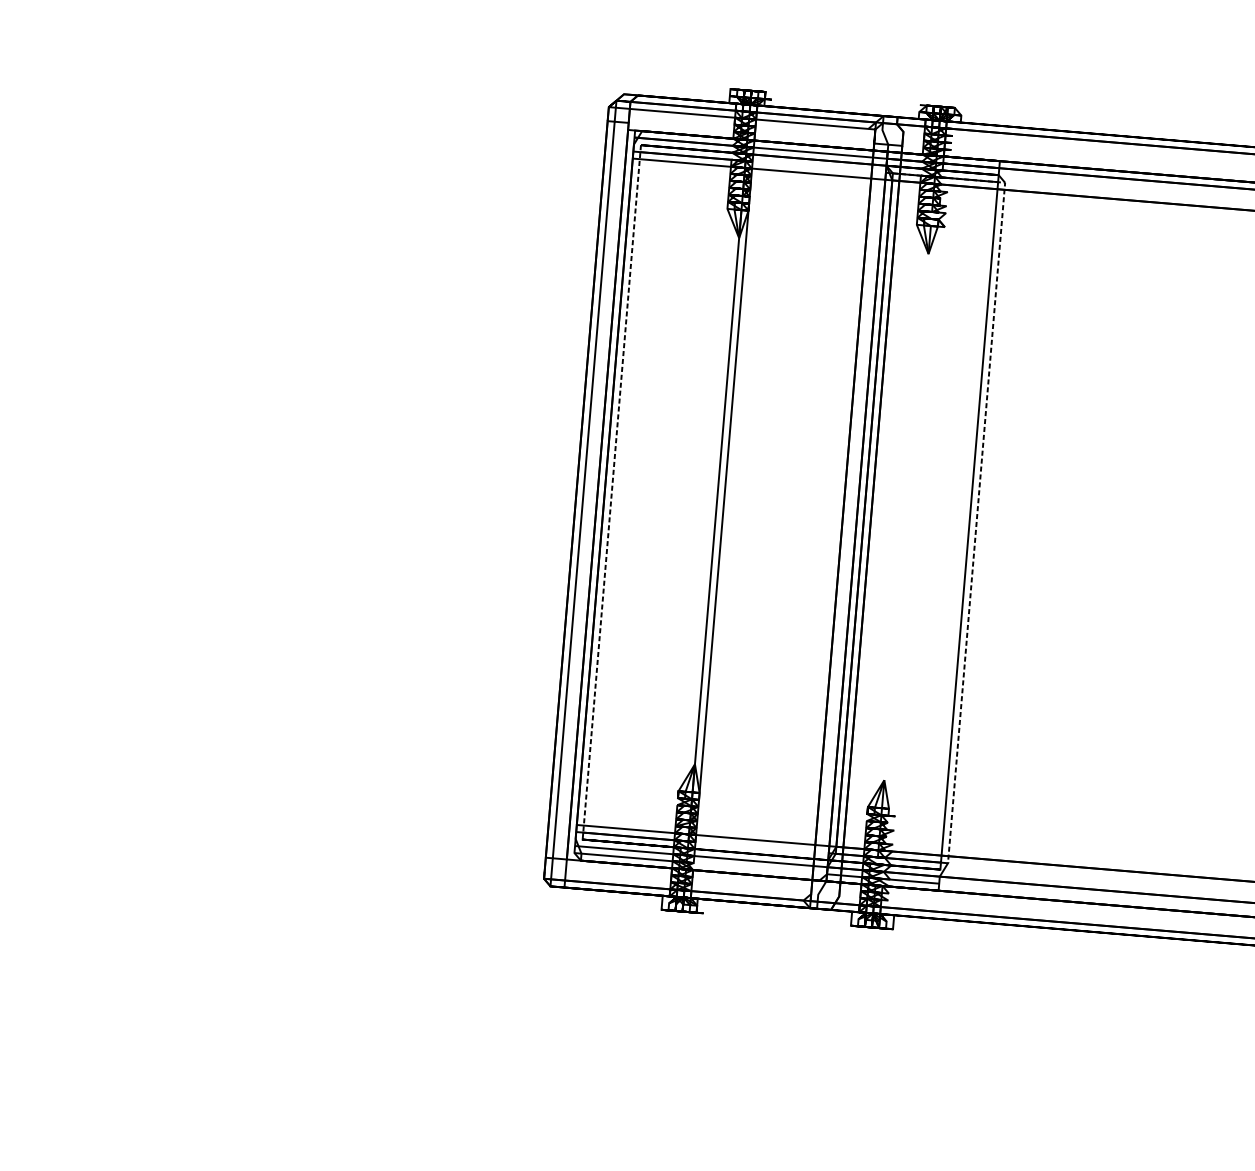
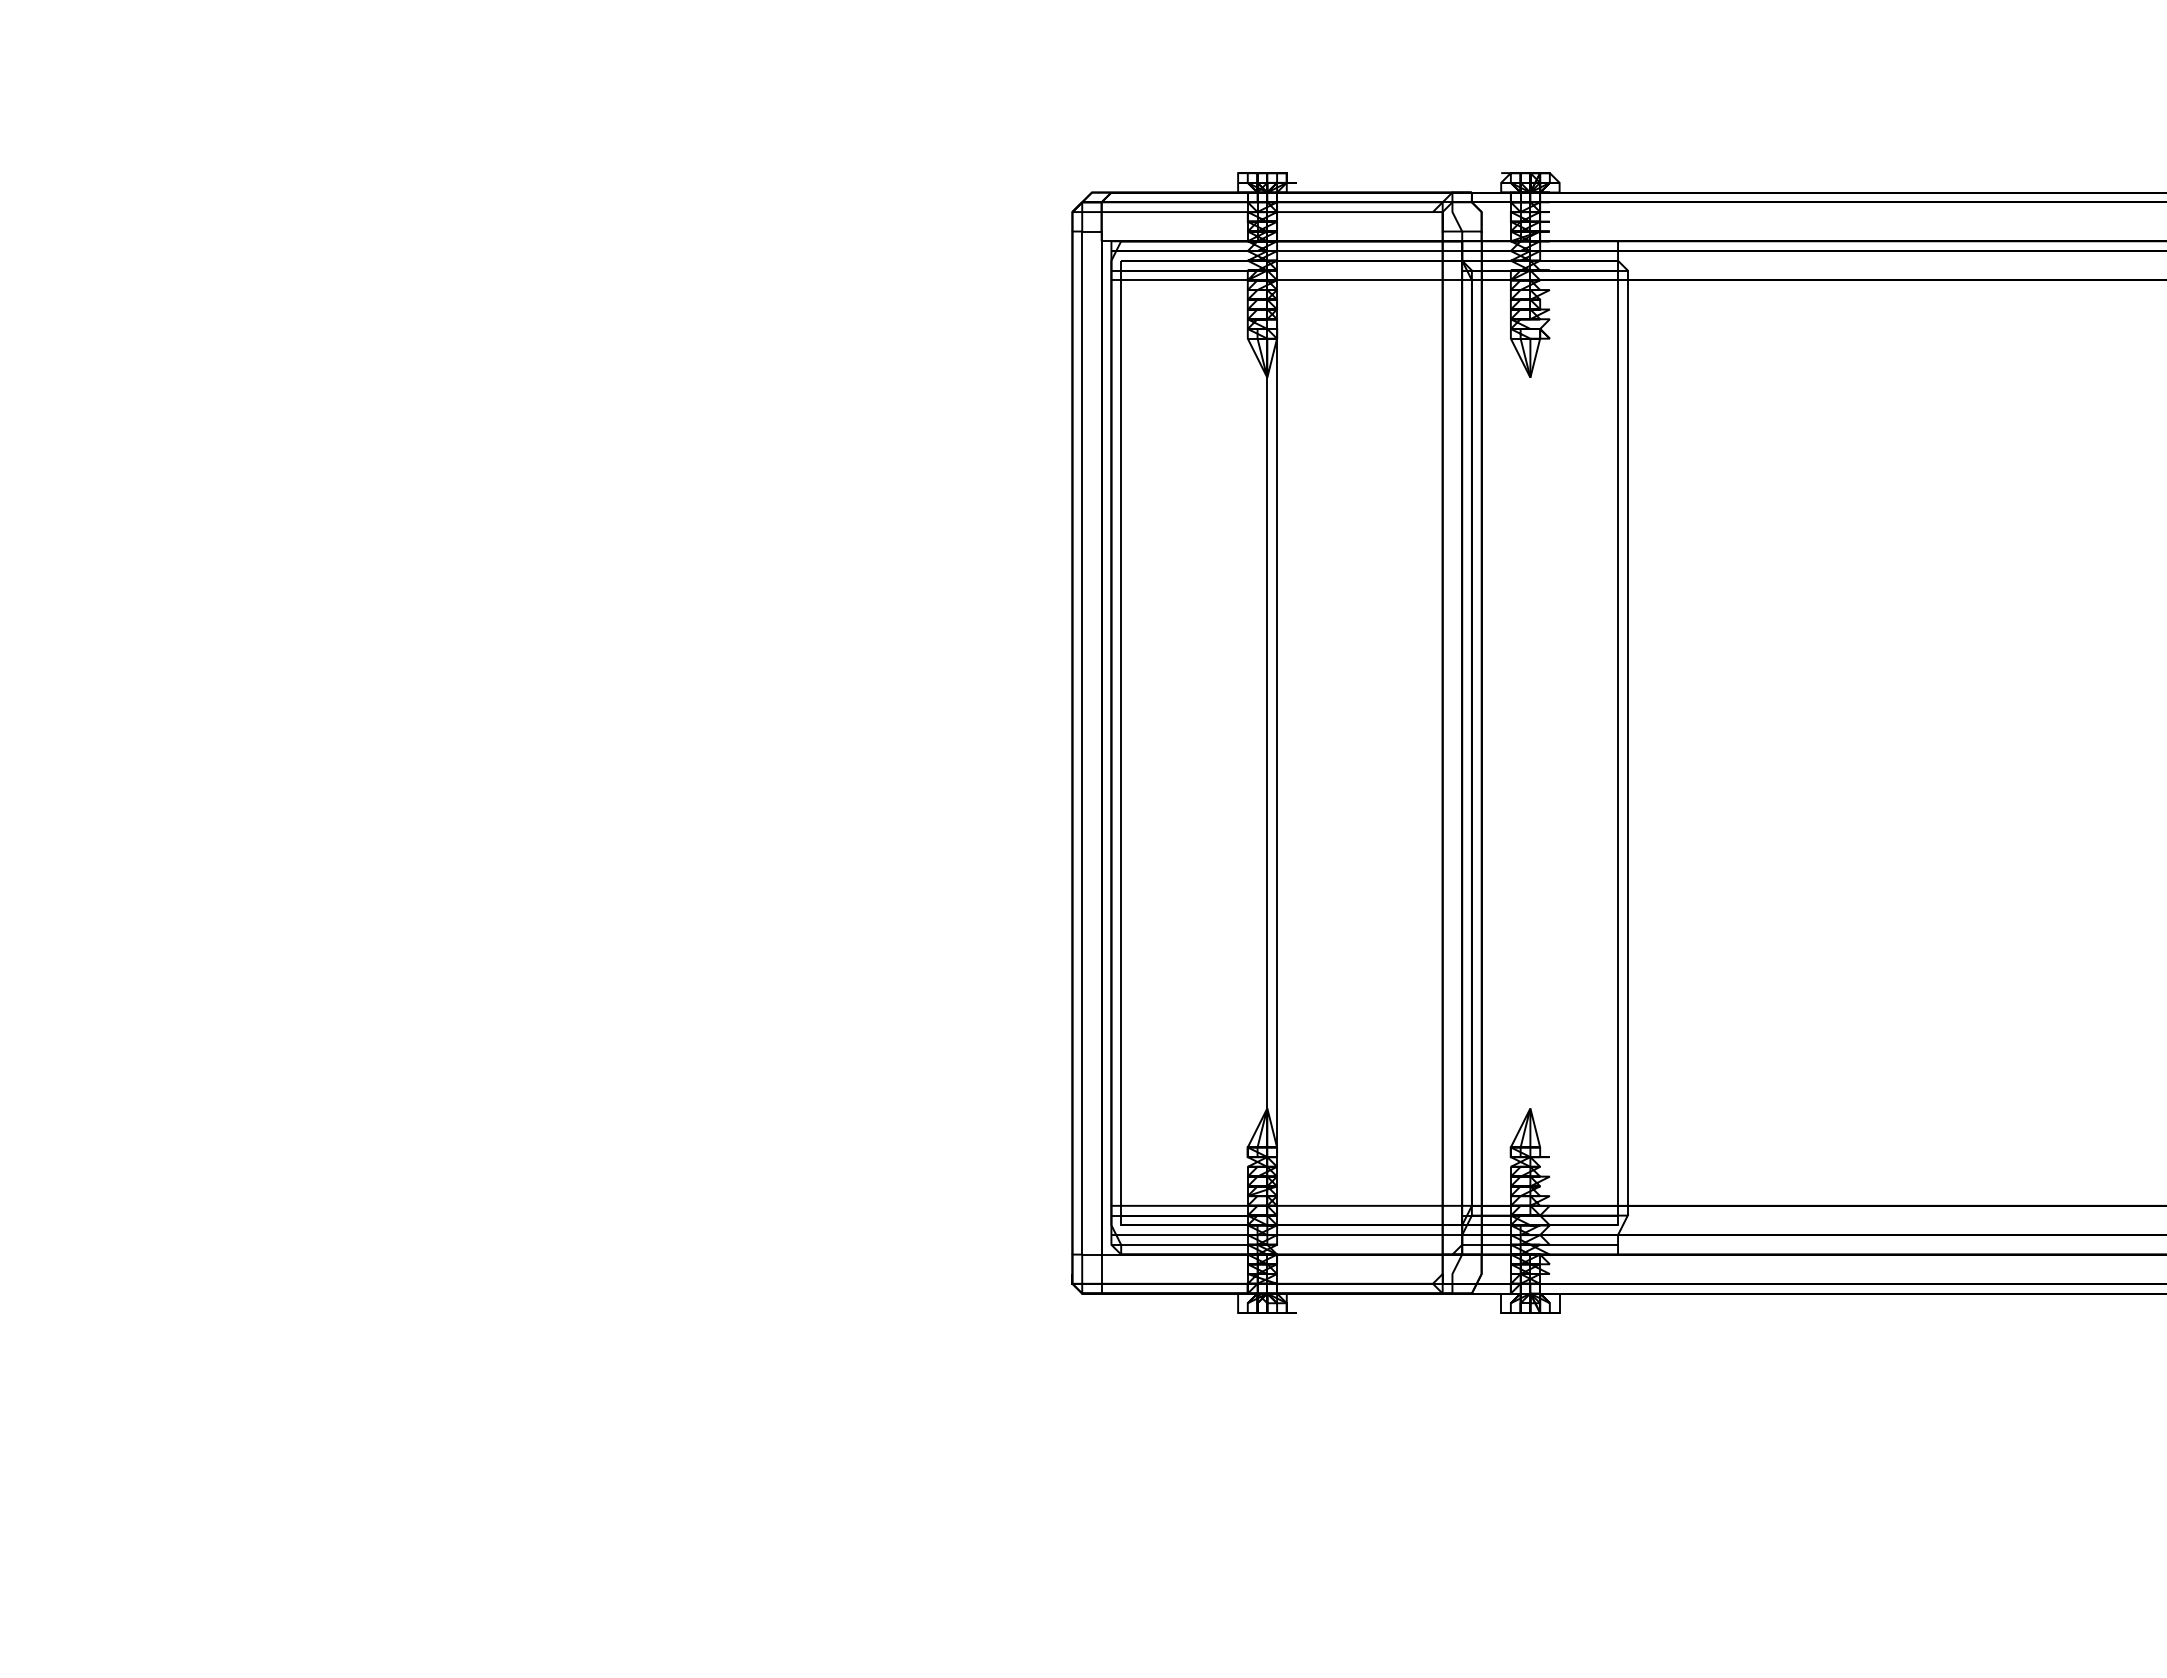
line: (981, 467) -> (1627, 665), dashed -> solid
line: (612, 489) -> (1121, 738), dashed -> solid

